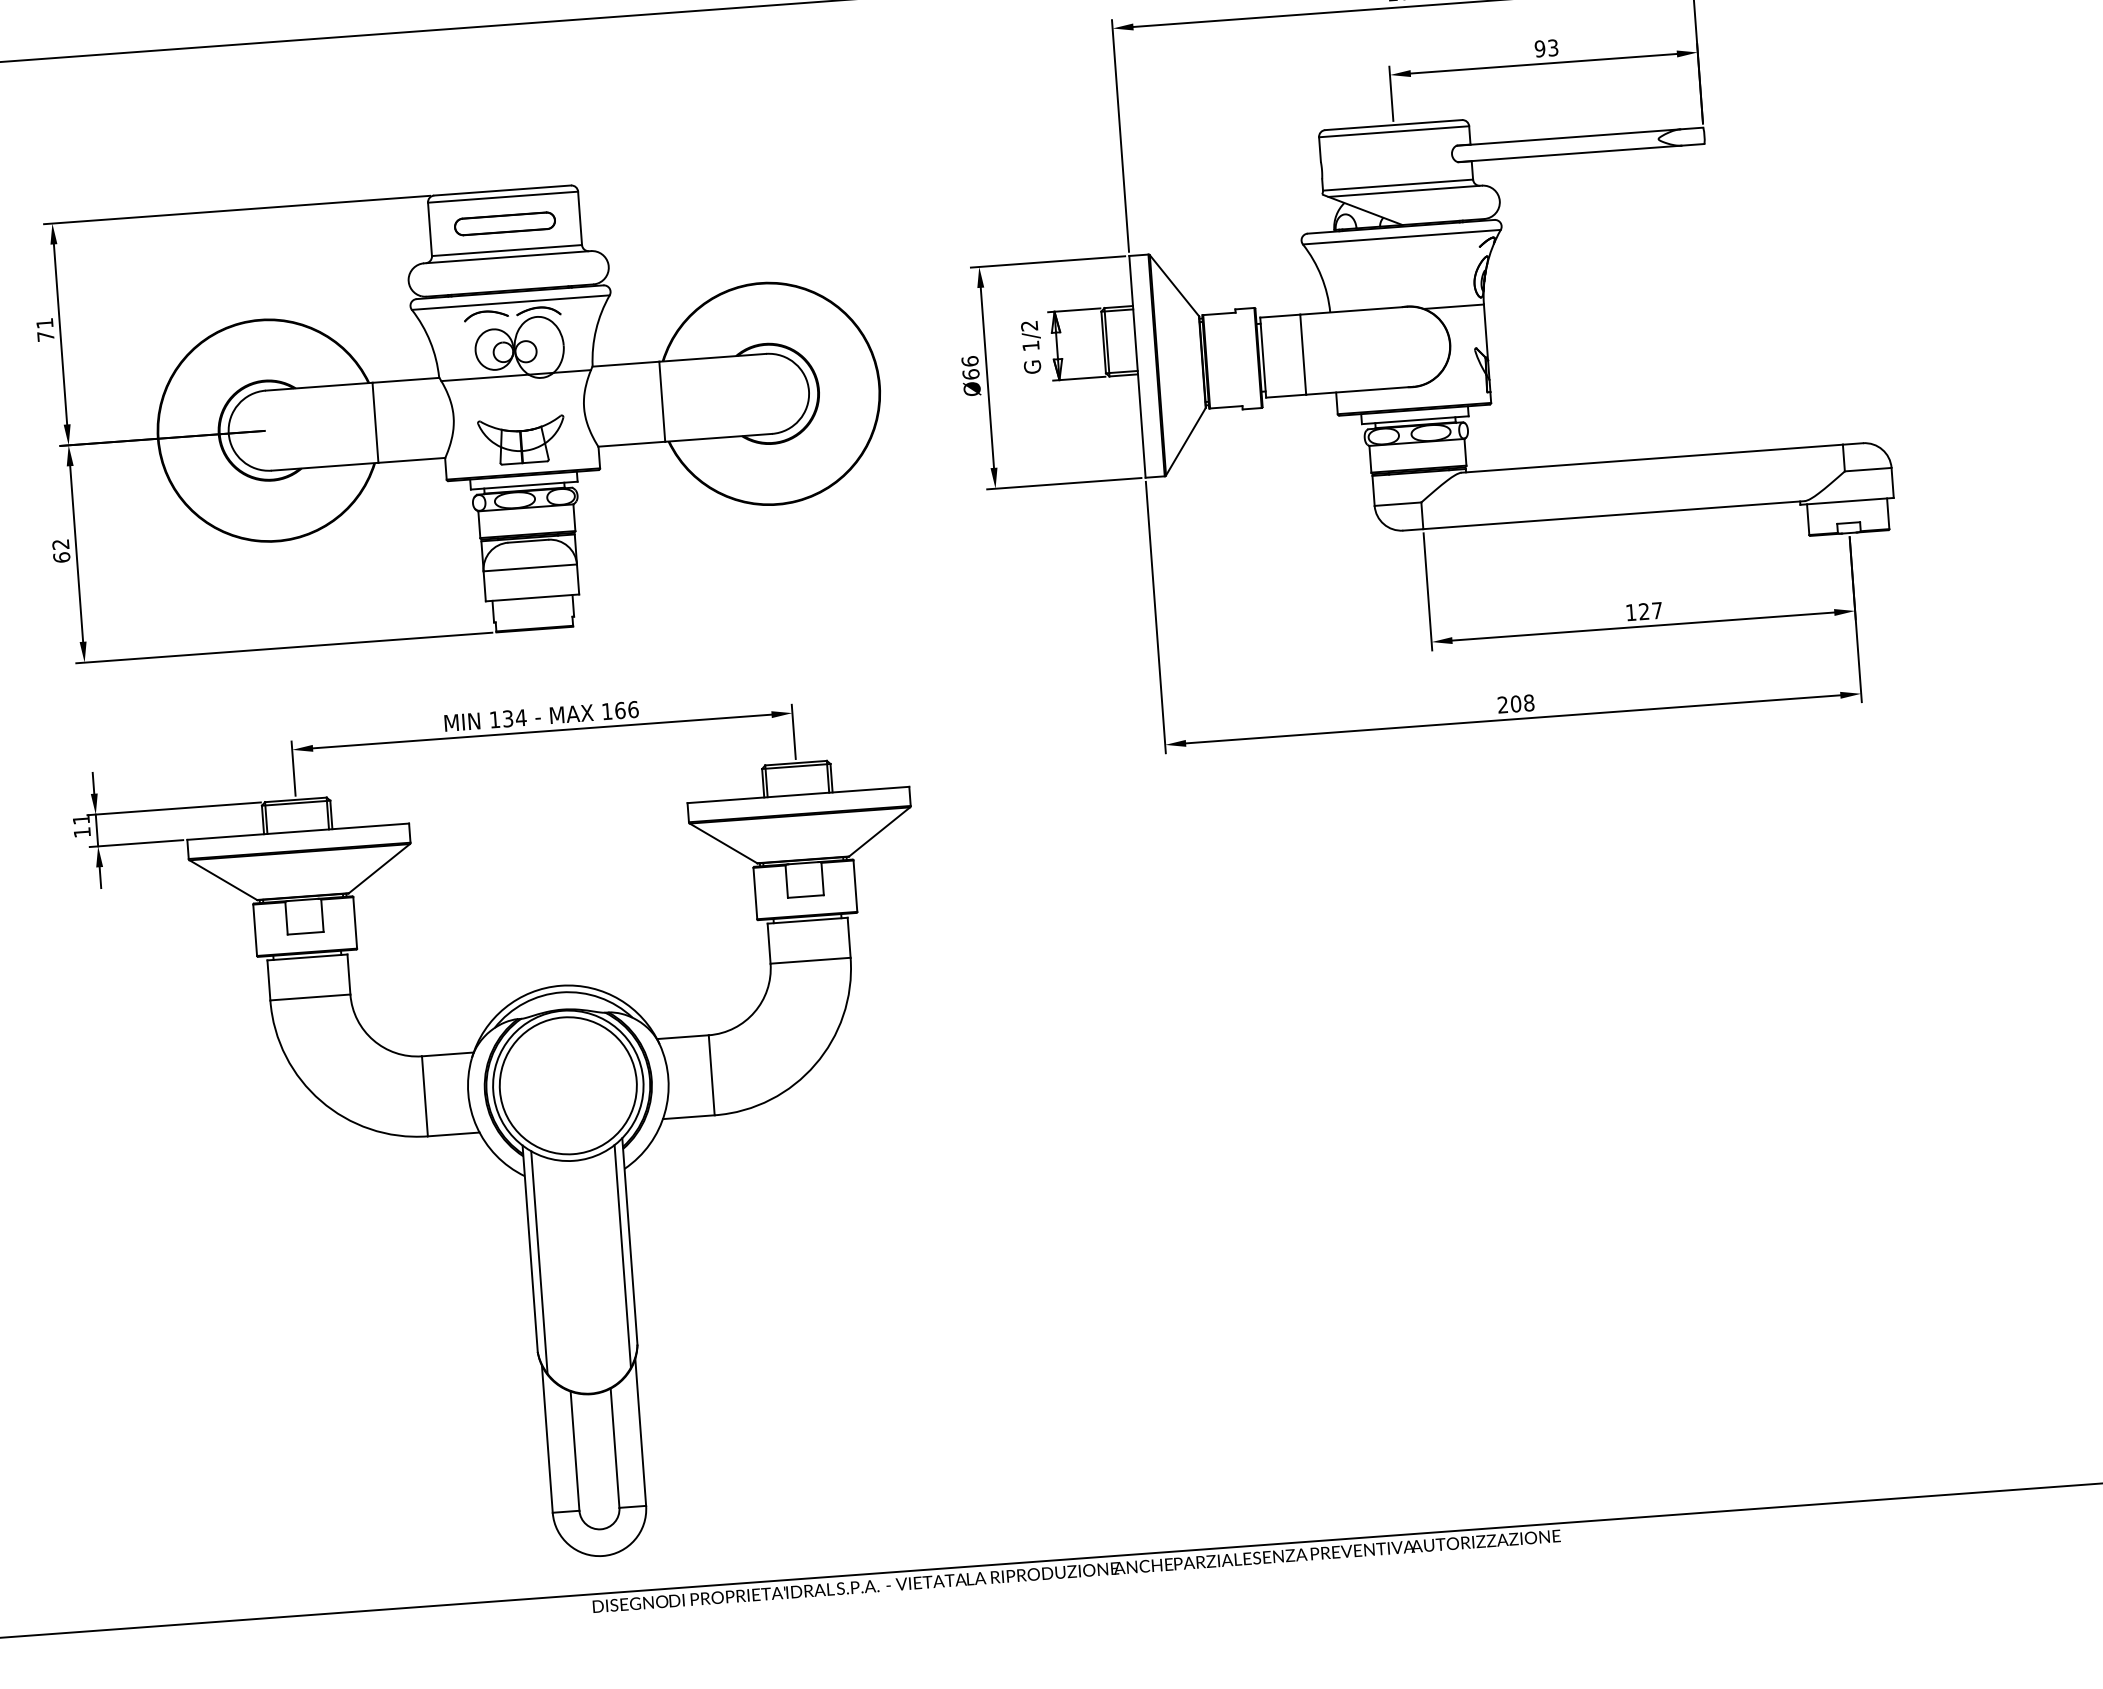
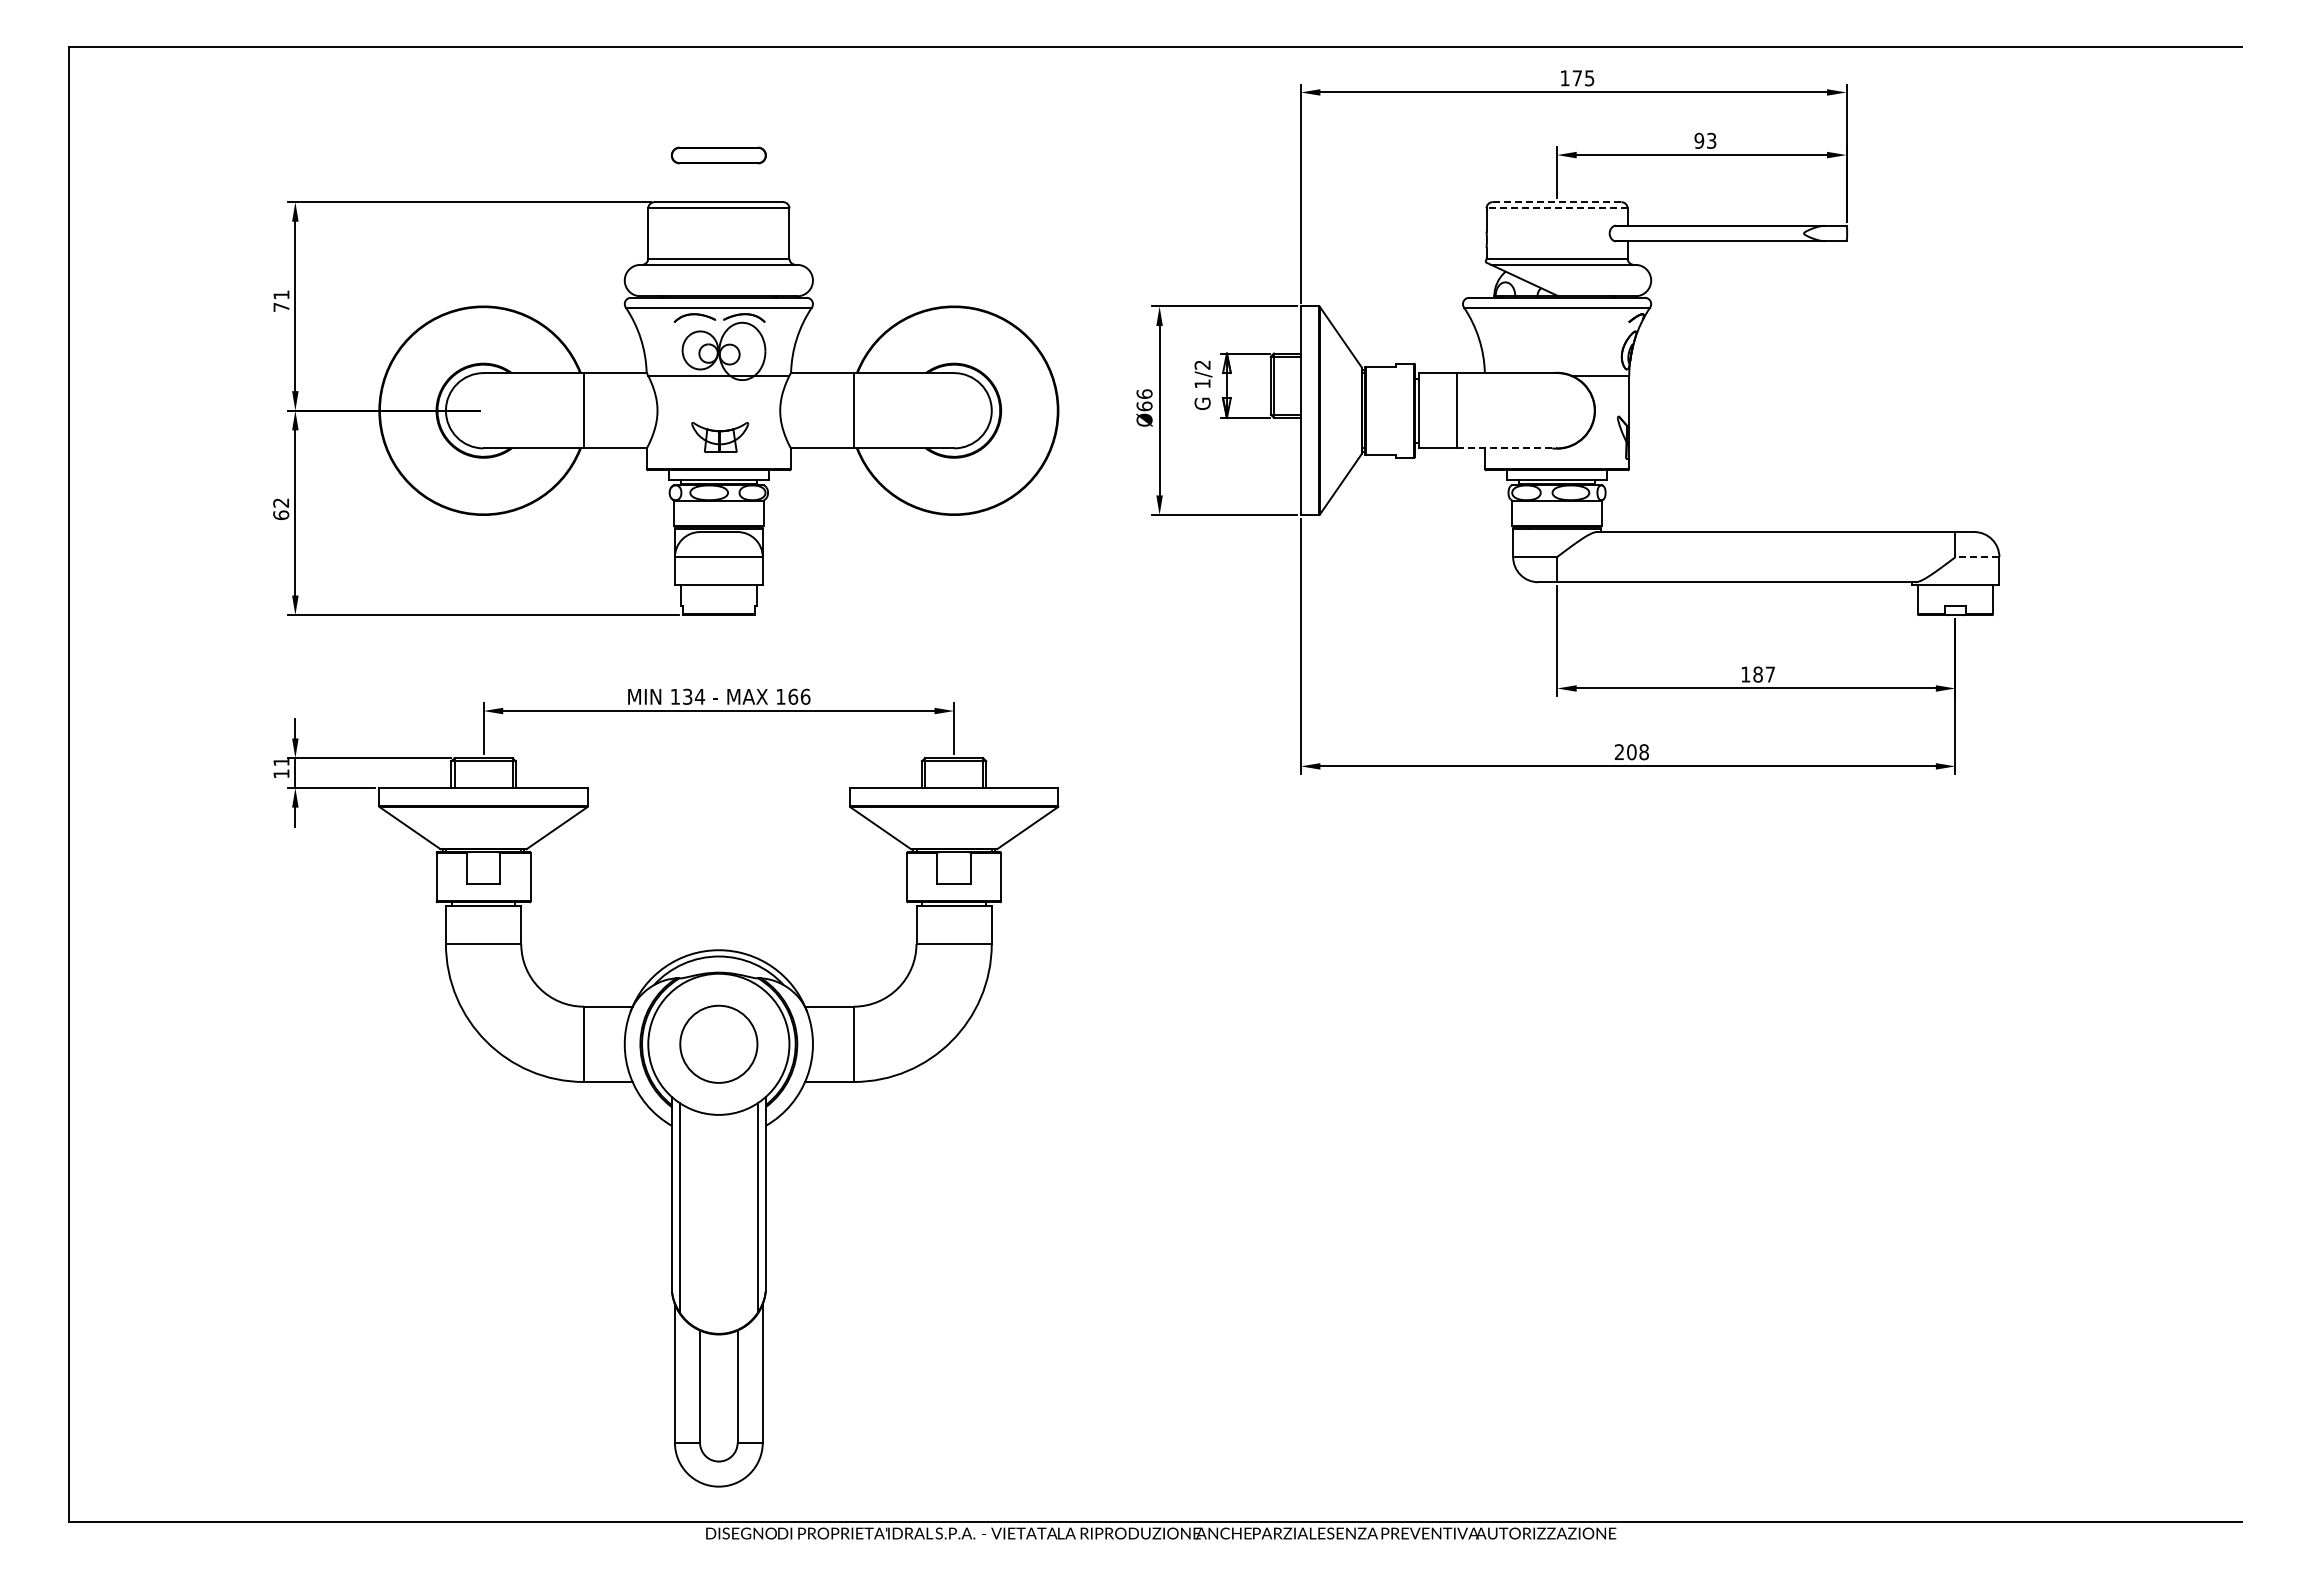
line: (1393, 125) -> (1556, 202), solid -> dashed
line: (1394, 131) -> (1557, 208), solid -> dashed
part: (504, 223) -> (718, 155), moved
line: (1360, 390) -> (1507, 448), solid -> dashed
part: (522, 440) -> (720, 437), size x0.7
line: (1868, 470) -> (1977, 557), solid -> dashed
text: (1643, 611) -> (1757, 674), 127 -> 187
circle: (567, 1086) -> (718, 1044), size x0.6

